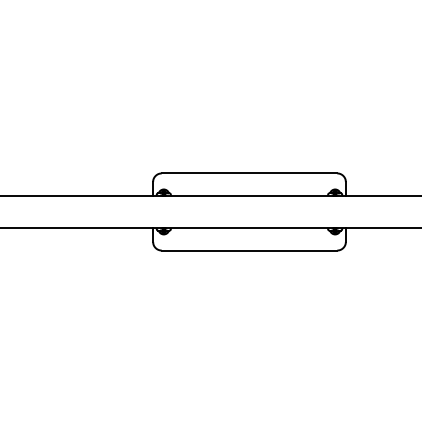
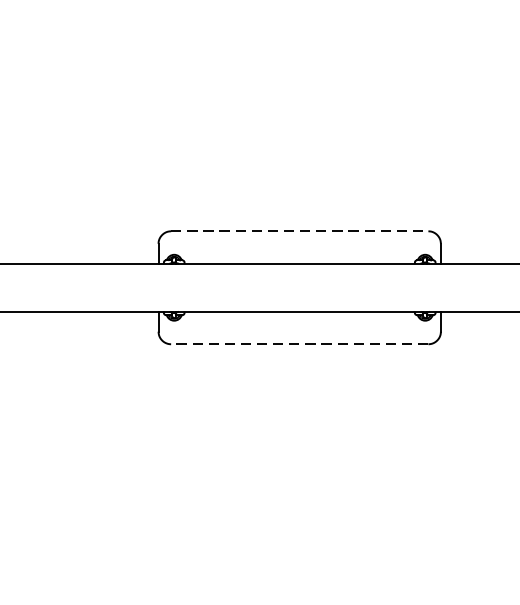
line: (249, 173) -> (299, 231), solid -> dashed
line: (249, 250) -> (299, 344), solid -> dashed

